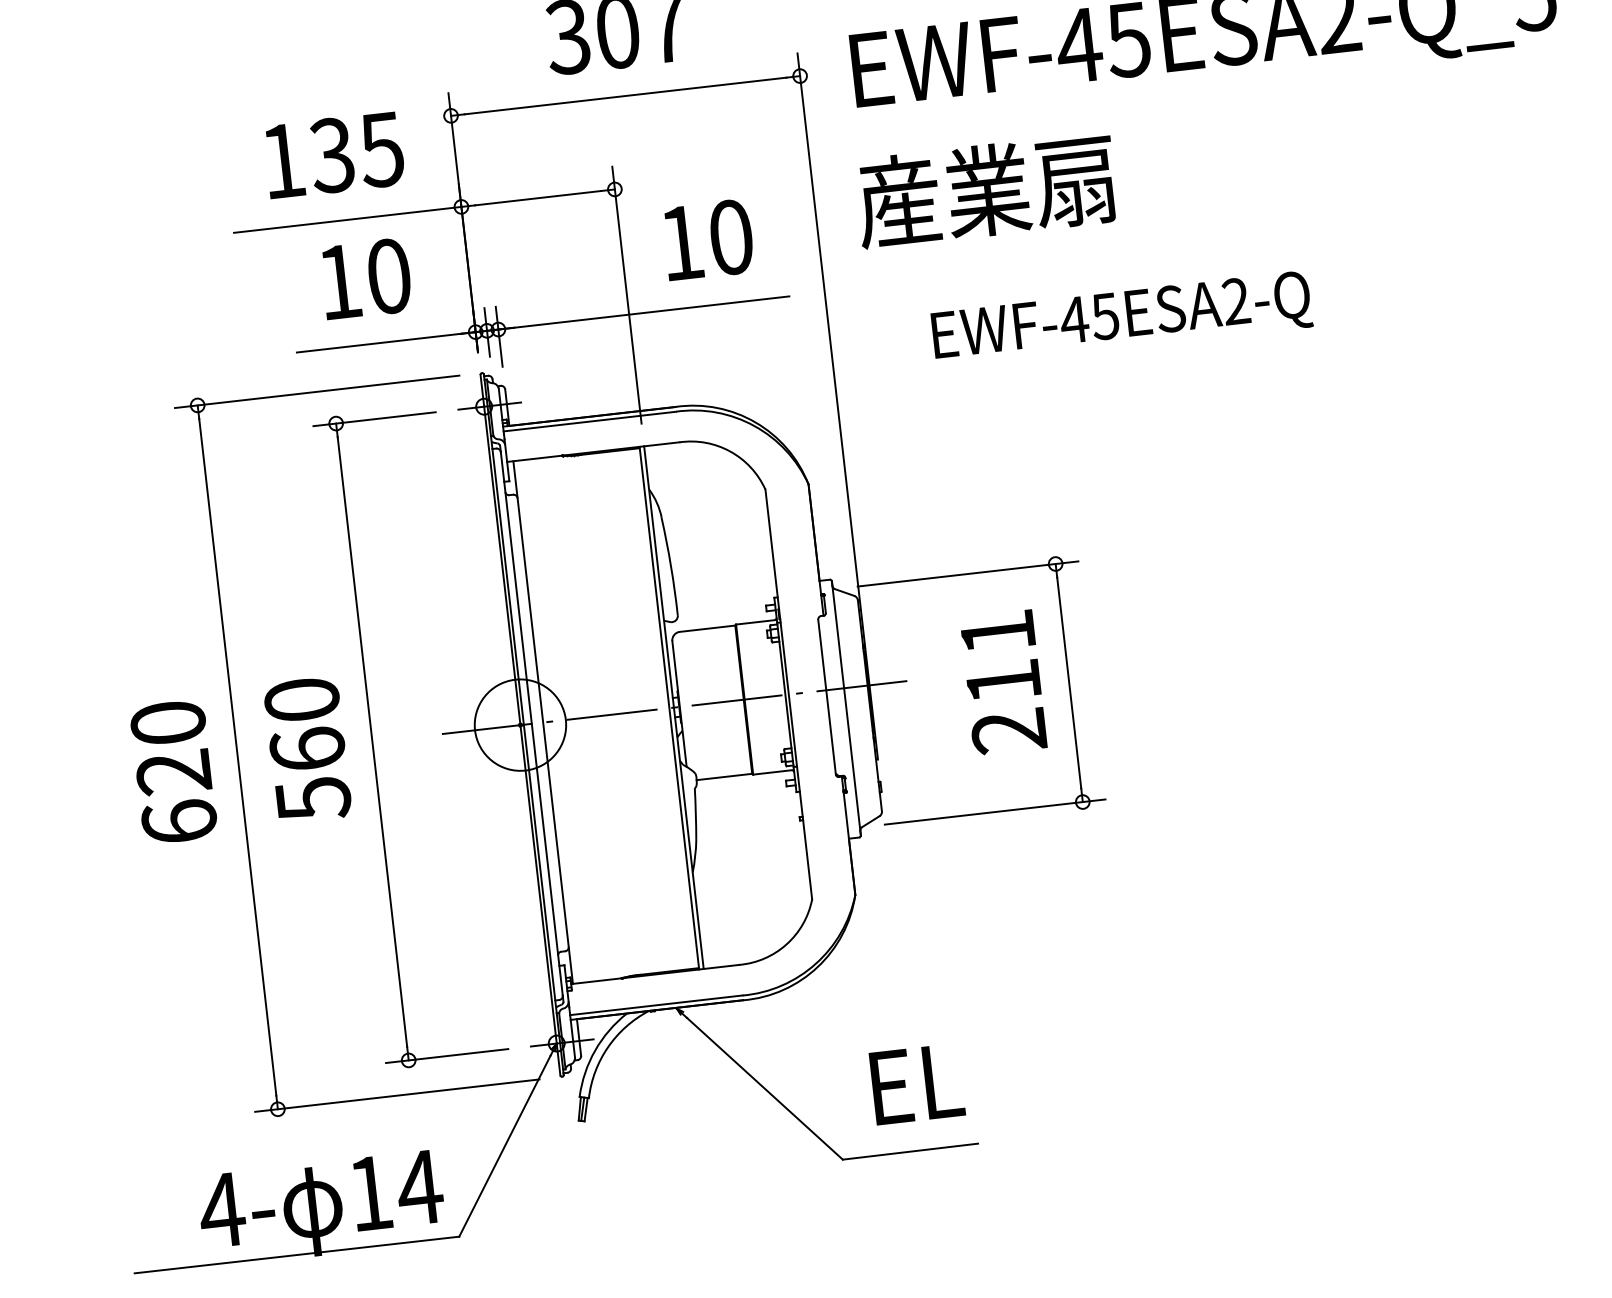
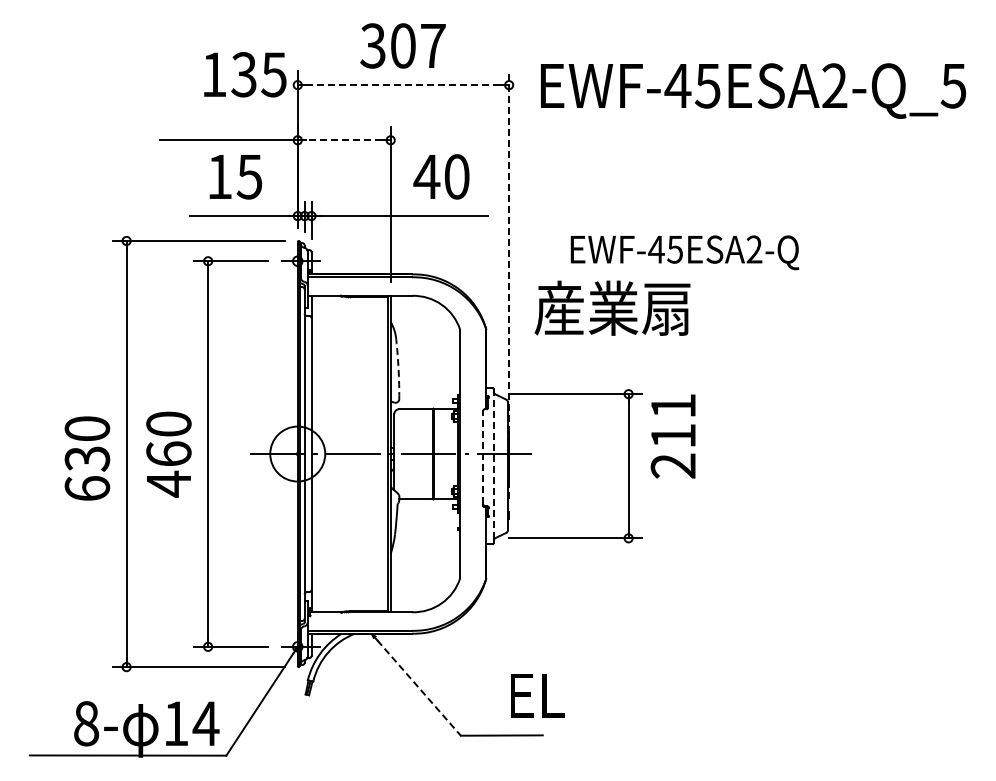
line: (625, 96) -> (403, 85), solid -> dashed
text: (334, 154) -> (245, 74), moved
text: (985, 189) -> (612, 307), moved
line: (536, 198) -> (343, 140), solid -> dashed
text: (680, 242) -> (426, 176), 10 -> 40
text: (388, 275) -> (249, 176), 10 -> 15
line: (838, 406) -> (509, 285), solid -> dashed
arc: (670, 566) -> (398, 369), solid -> dashed
text: (1002, 682) -> (672, 436), moved
line: (826, 696) -> (482, 457), solid -> dashed
line: (846, 708) -> (493, 466), solid -> dashed
text: (174, 772) -> (87, 458), 620 -> 630
text: (314, 797) -> (169, 483), 560 -> 460
text: (917, 1083) -> (537, 695), moved
line: (765, 1089) -> (419, 688), solid -> dashed
text: (220, 1210) -> (85, 723), 4- -> 8-

